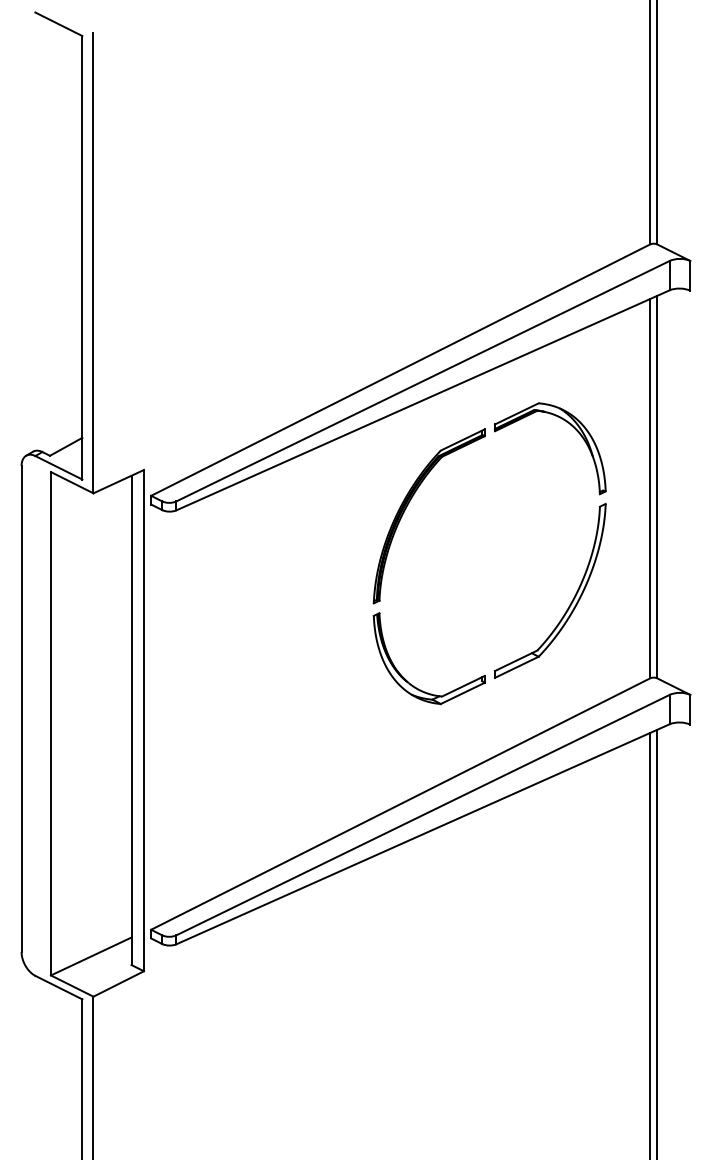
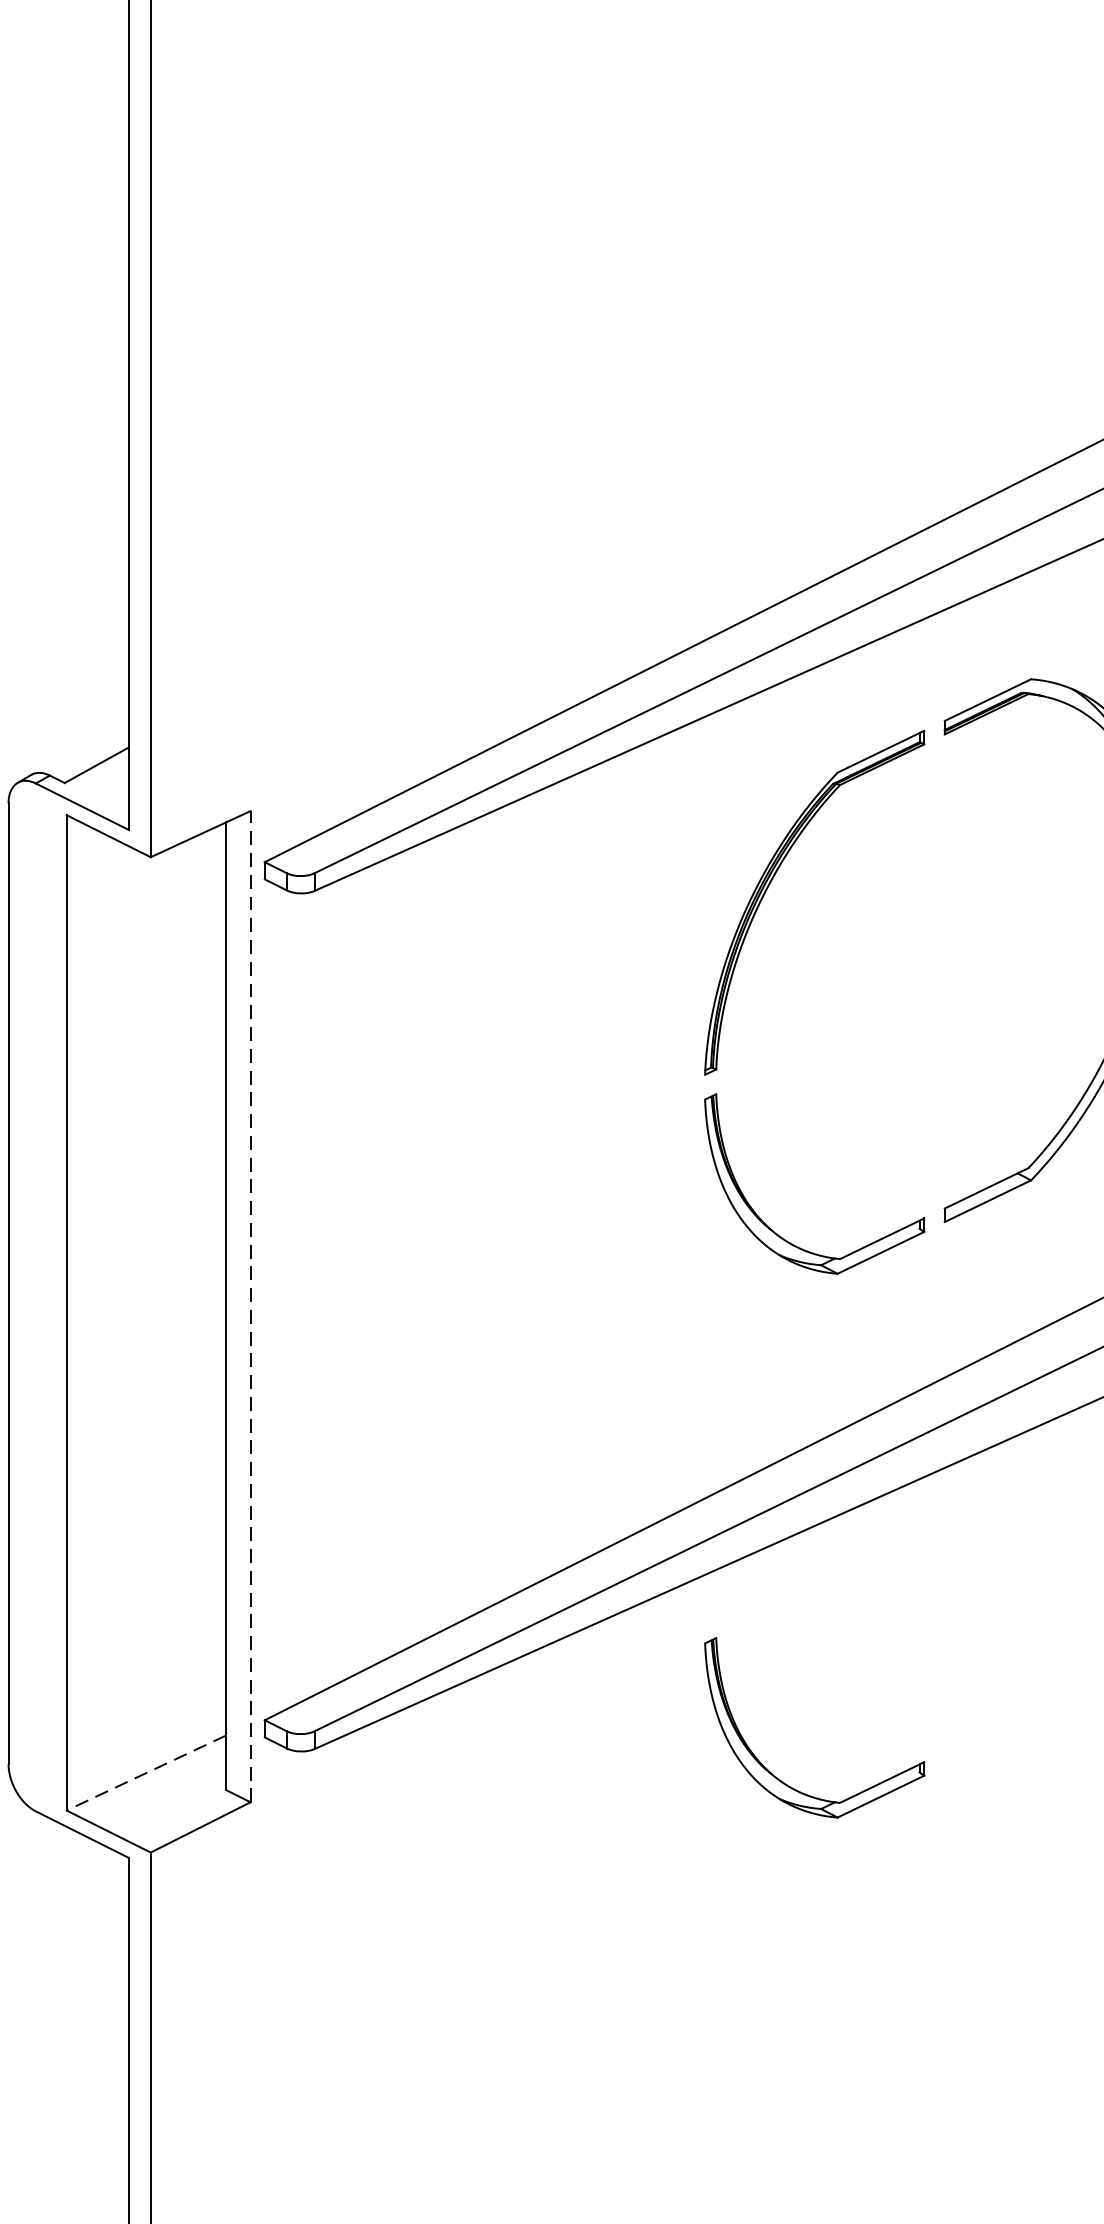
line: (143, 720) -> (249, 1306), solid -> dashed
part: (406, 954) -> (769, 1769), added
line: (91, 956) -> (146, 1773), solid -> dashed

